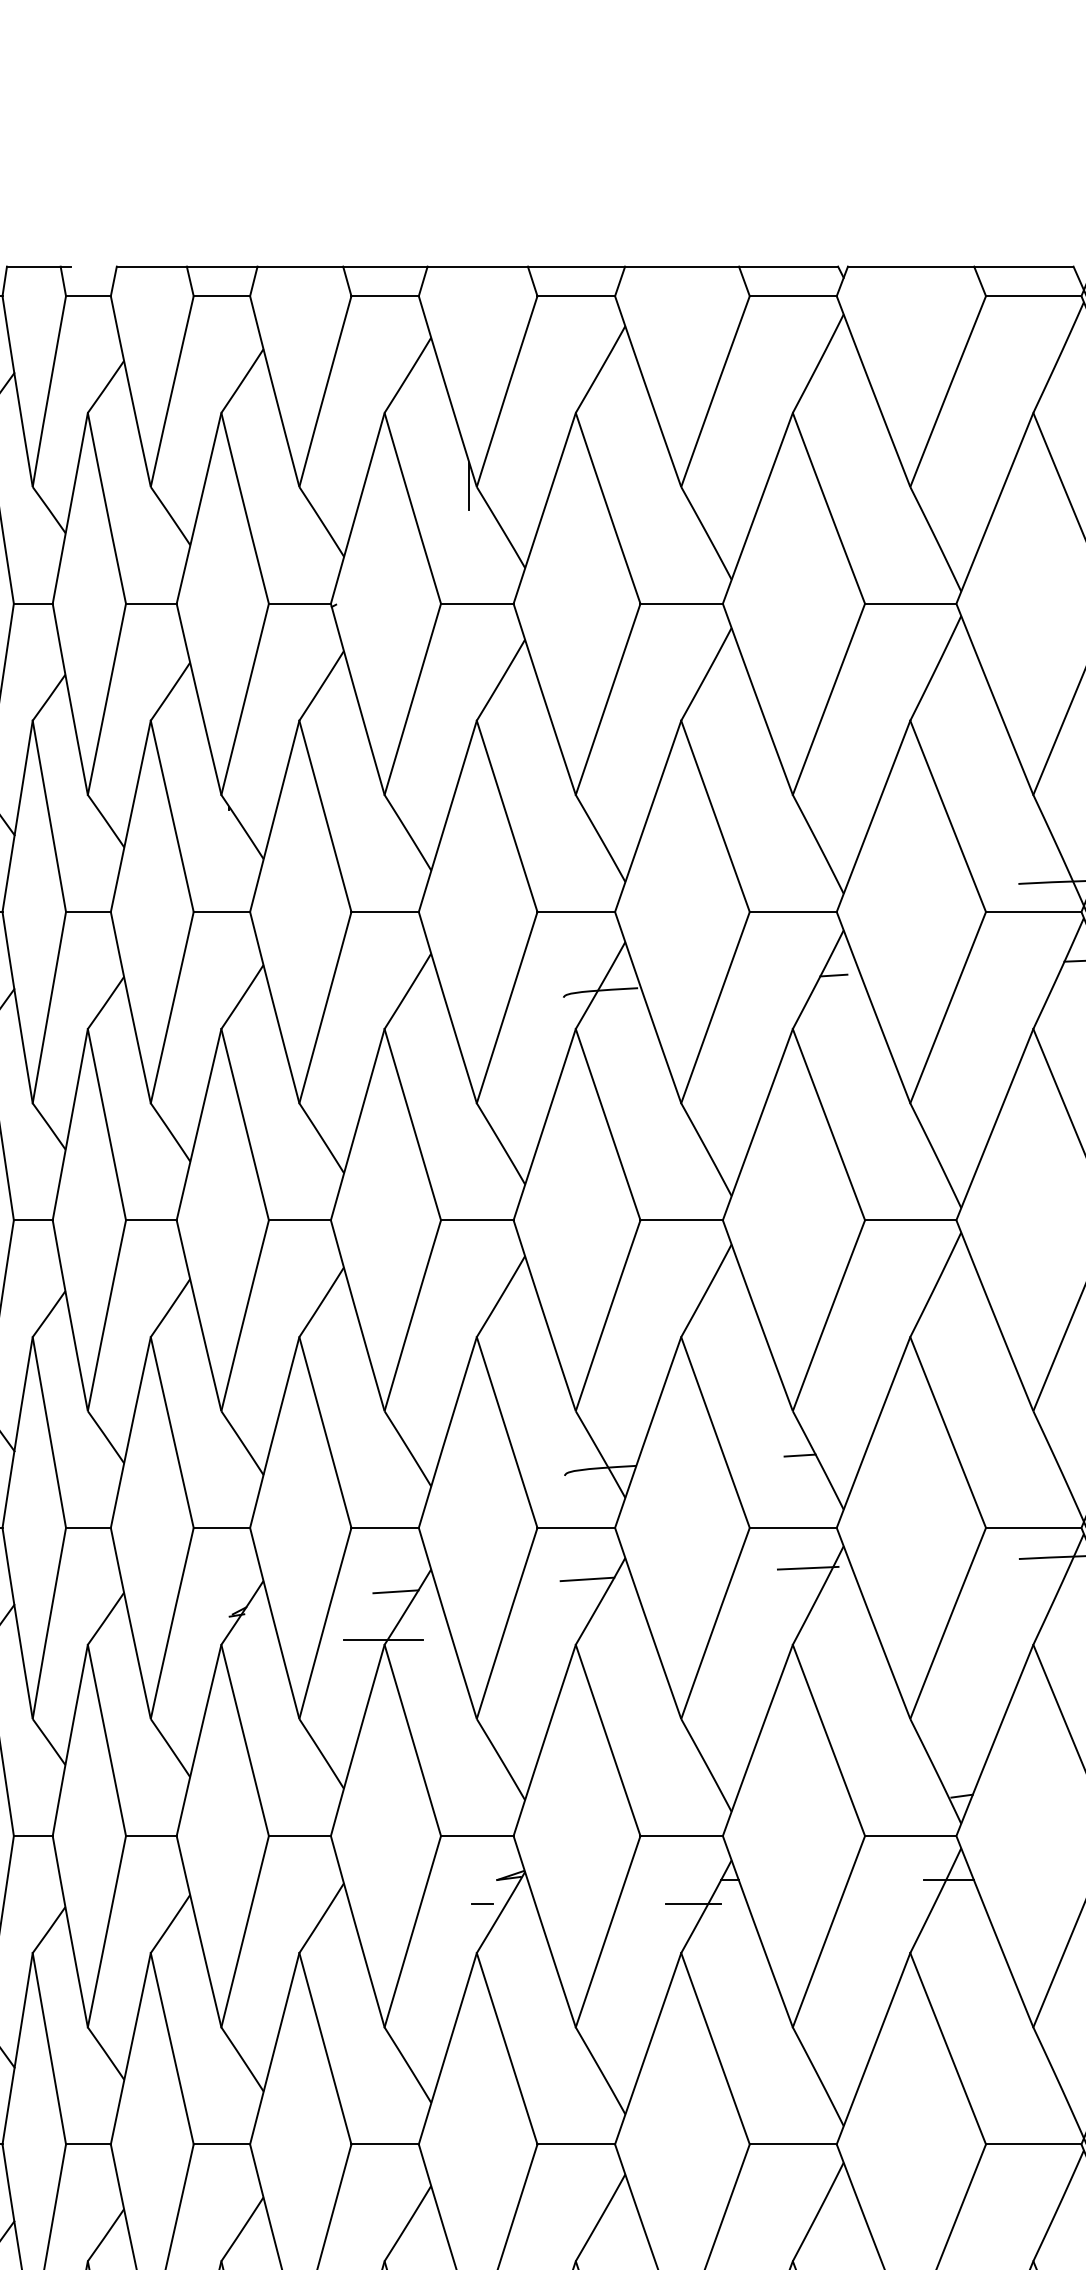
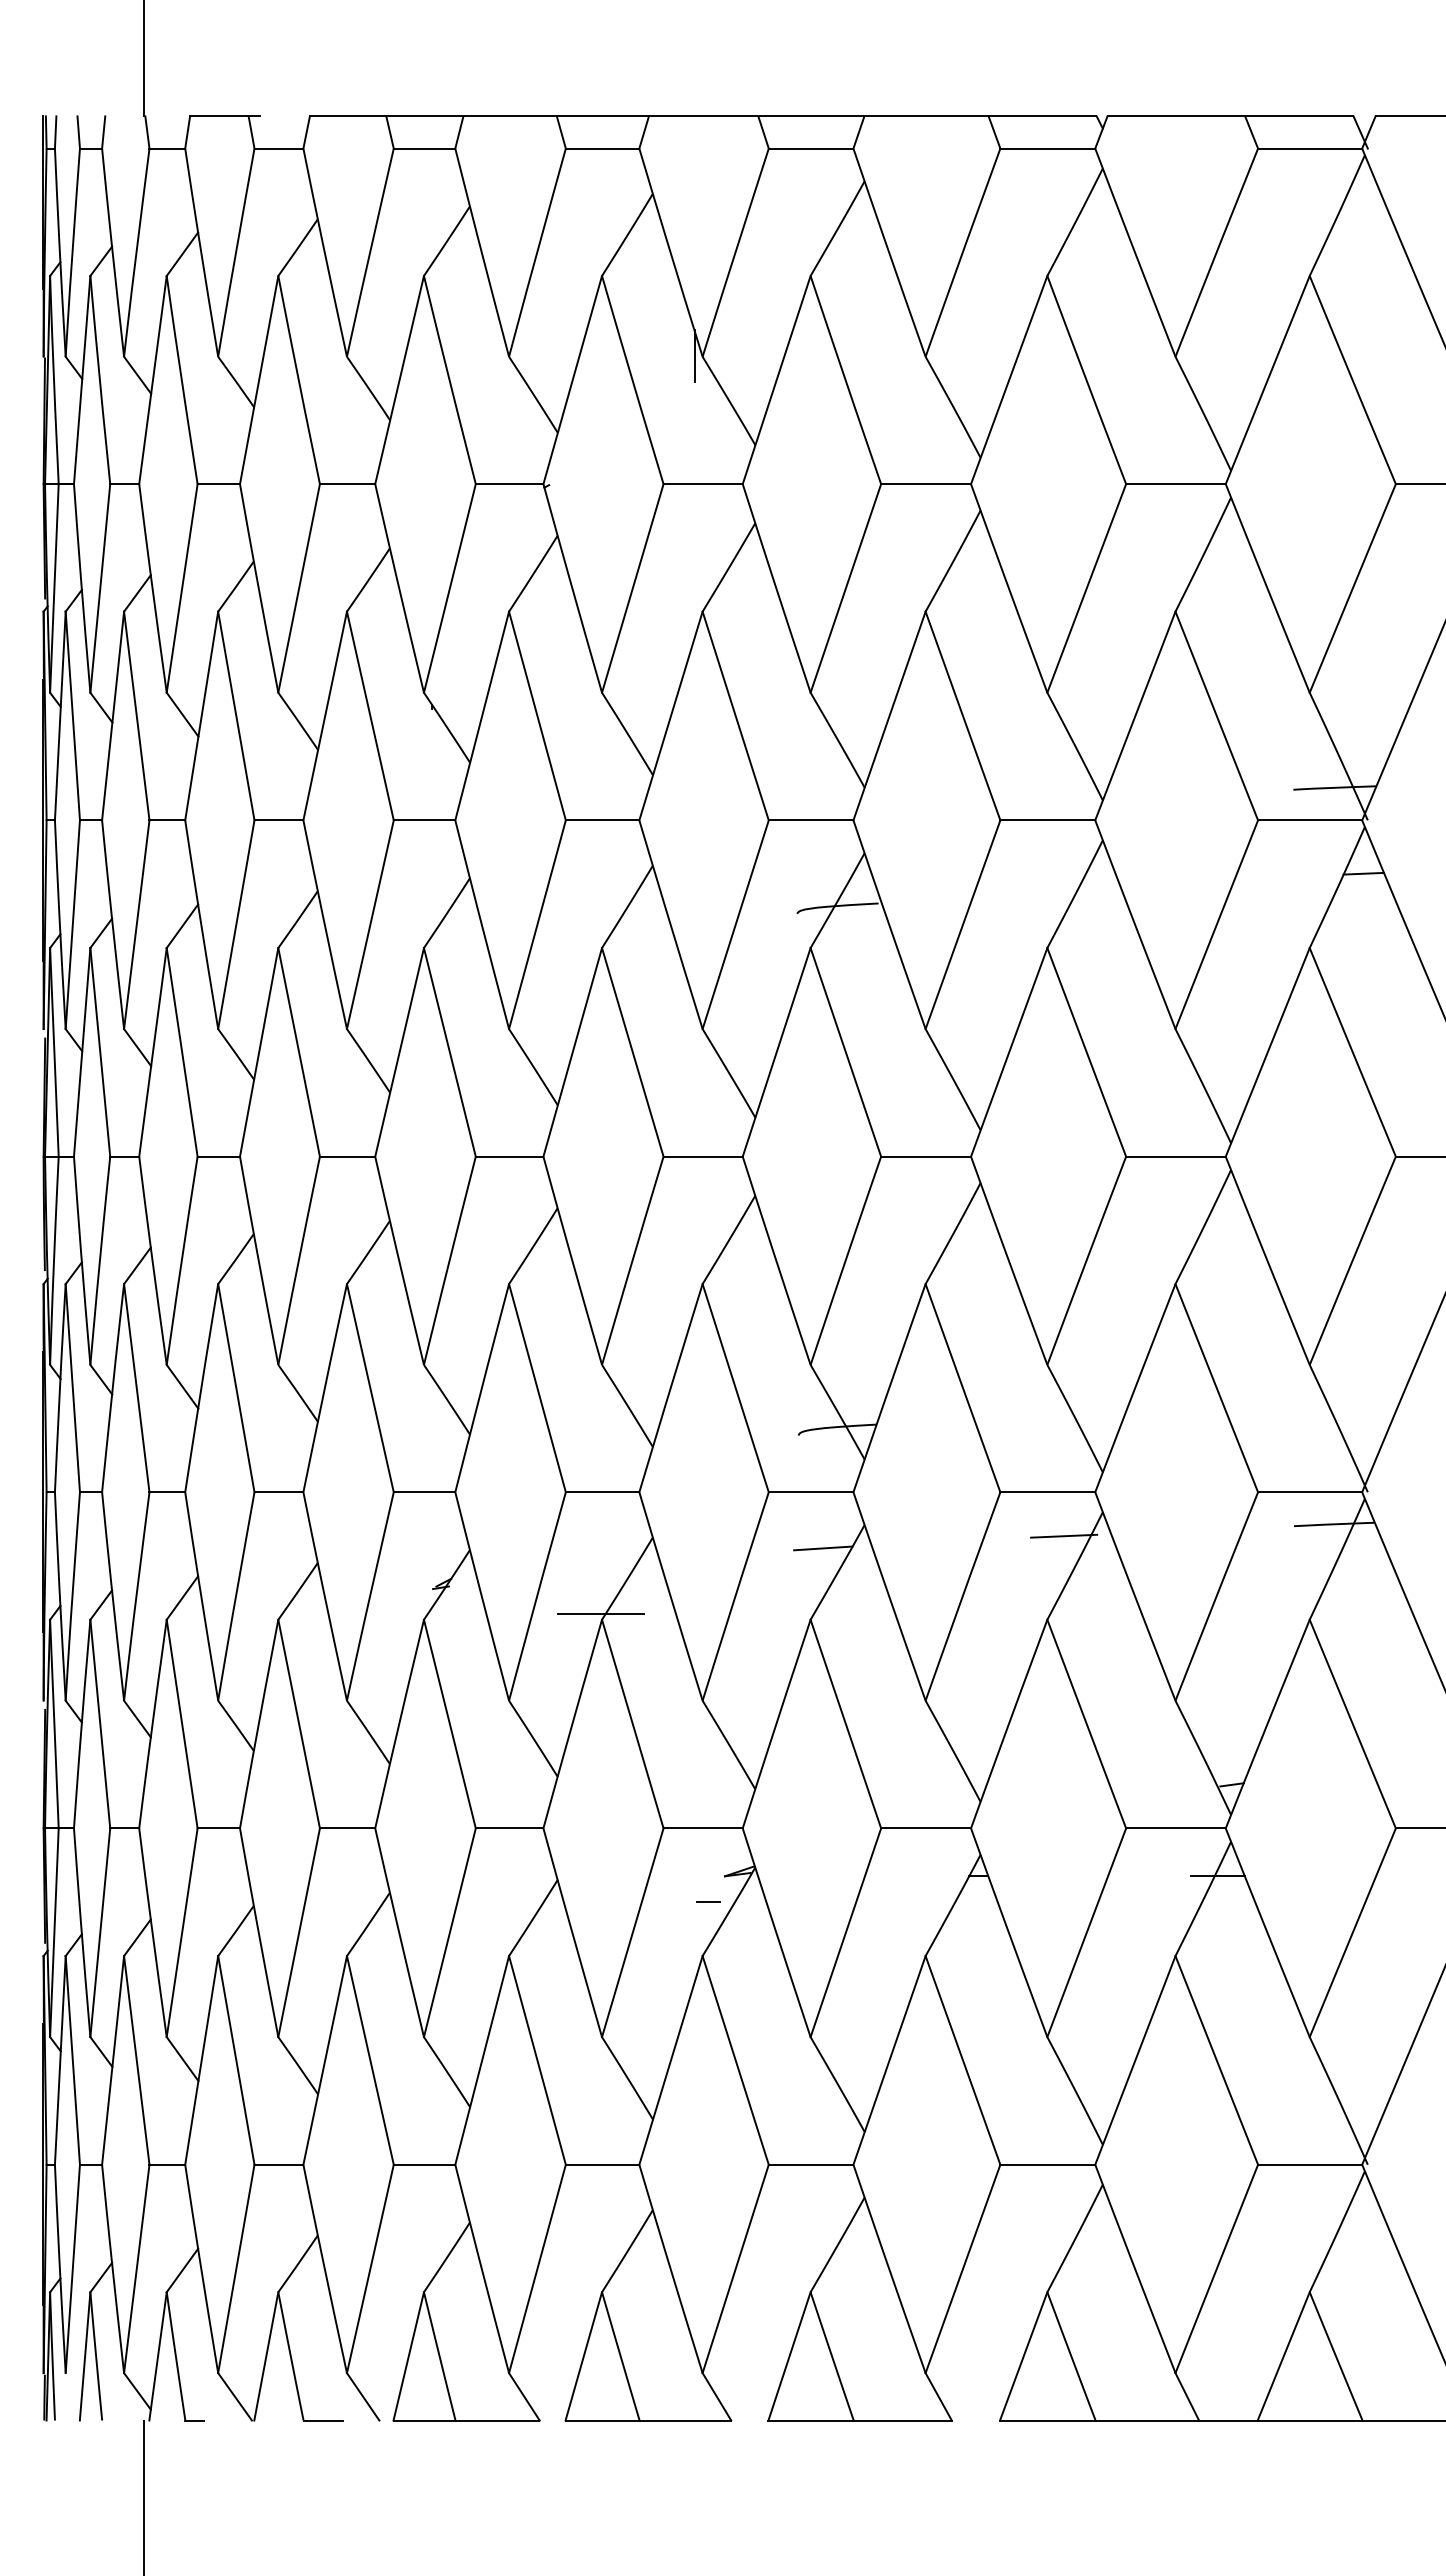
line: (833, 975) -> (1091, 889), removed
line: (800, 1455) -> (1055, 1413), removed
line: (396, 1591) -> (614, 1561), removed
line: (693, 1903) -> (938, 1902), removed

